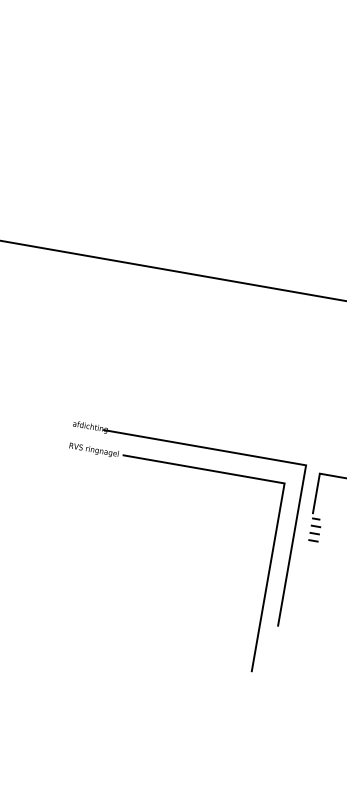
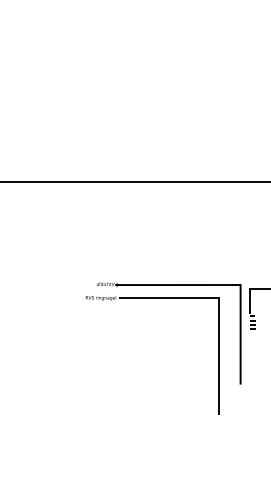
part: (177, 465) -> (152, 298), moved

